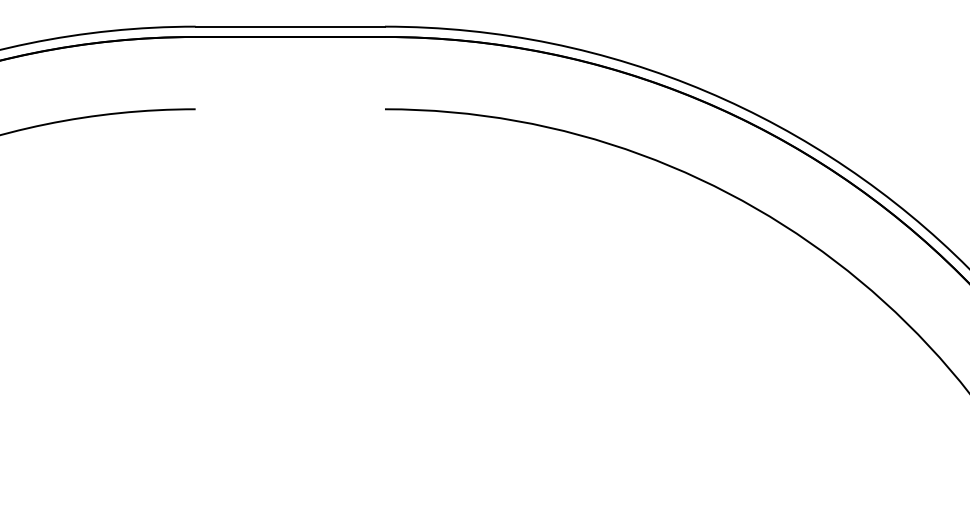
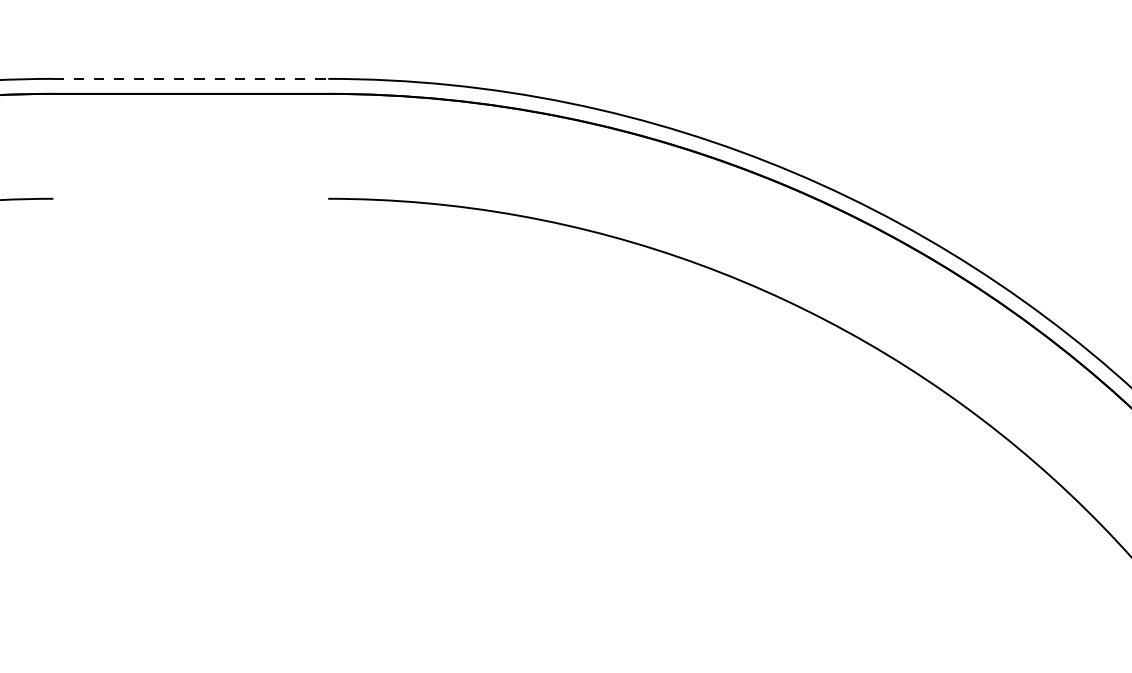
line: (290, 26) -> (191, 78), solid -> dashed

